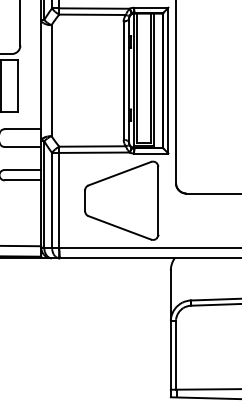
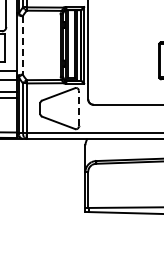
line: (51, 80) -> (22, 45), solid -> dashed
line: (157, 200) -> (78, 108), solid -> dashed

